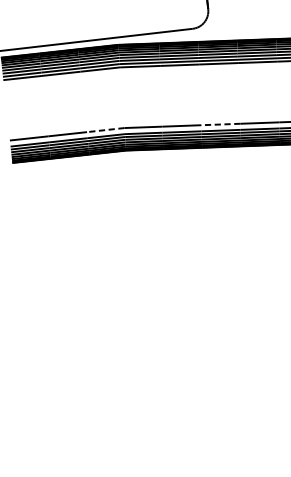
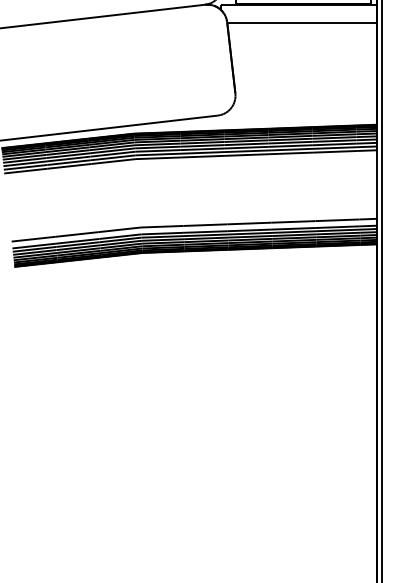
line: (220, 124) -> (249, 223), dashed -> solid
line: (105, 129) -> (119, 229), dashed -> solid

